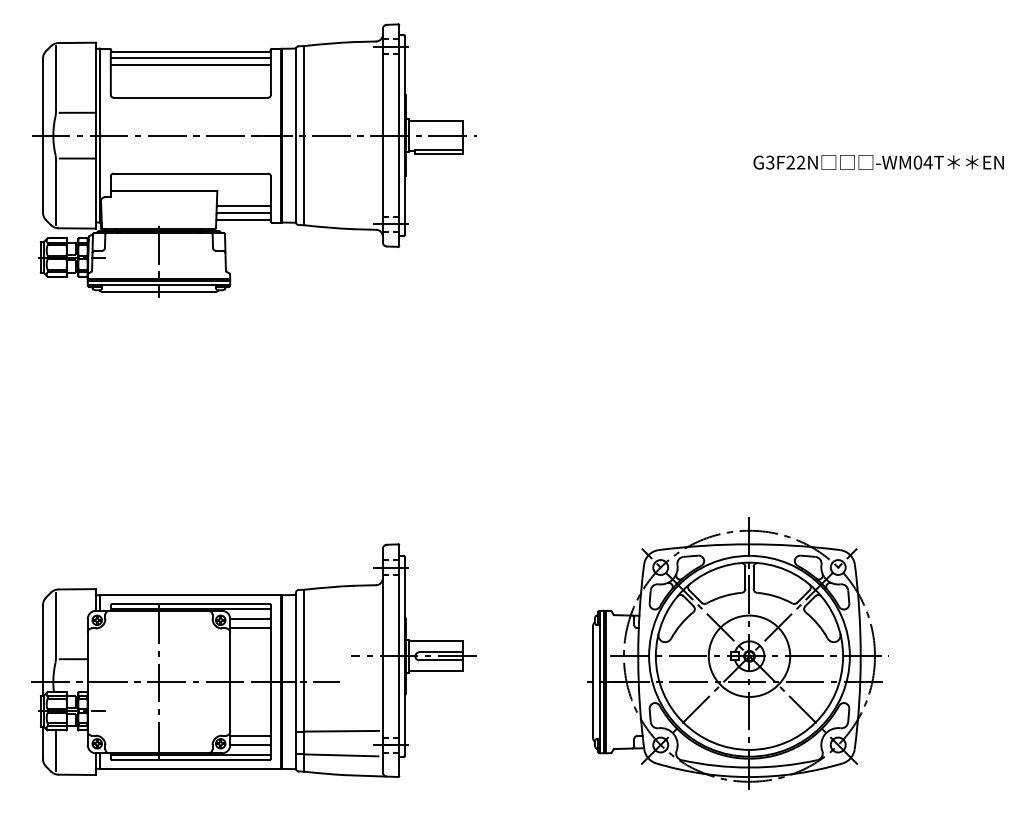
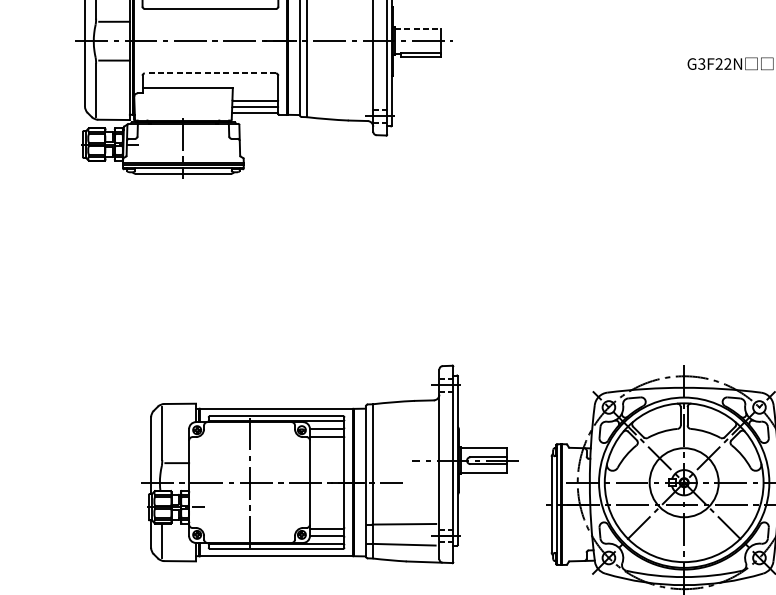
line: (436, 120) -> (418, 28), solid -> dashed
line: (190, 173) -> (210, 73), solid -> dashed
part: (253, 660) -> (329, 464), moved

